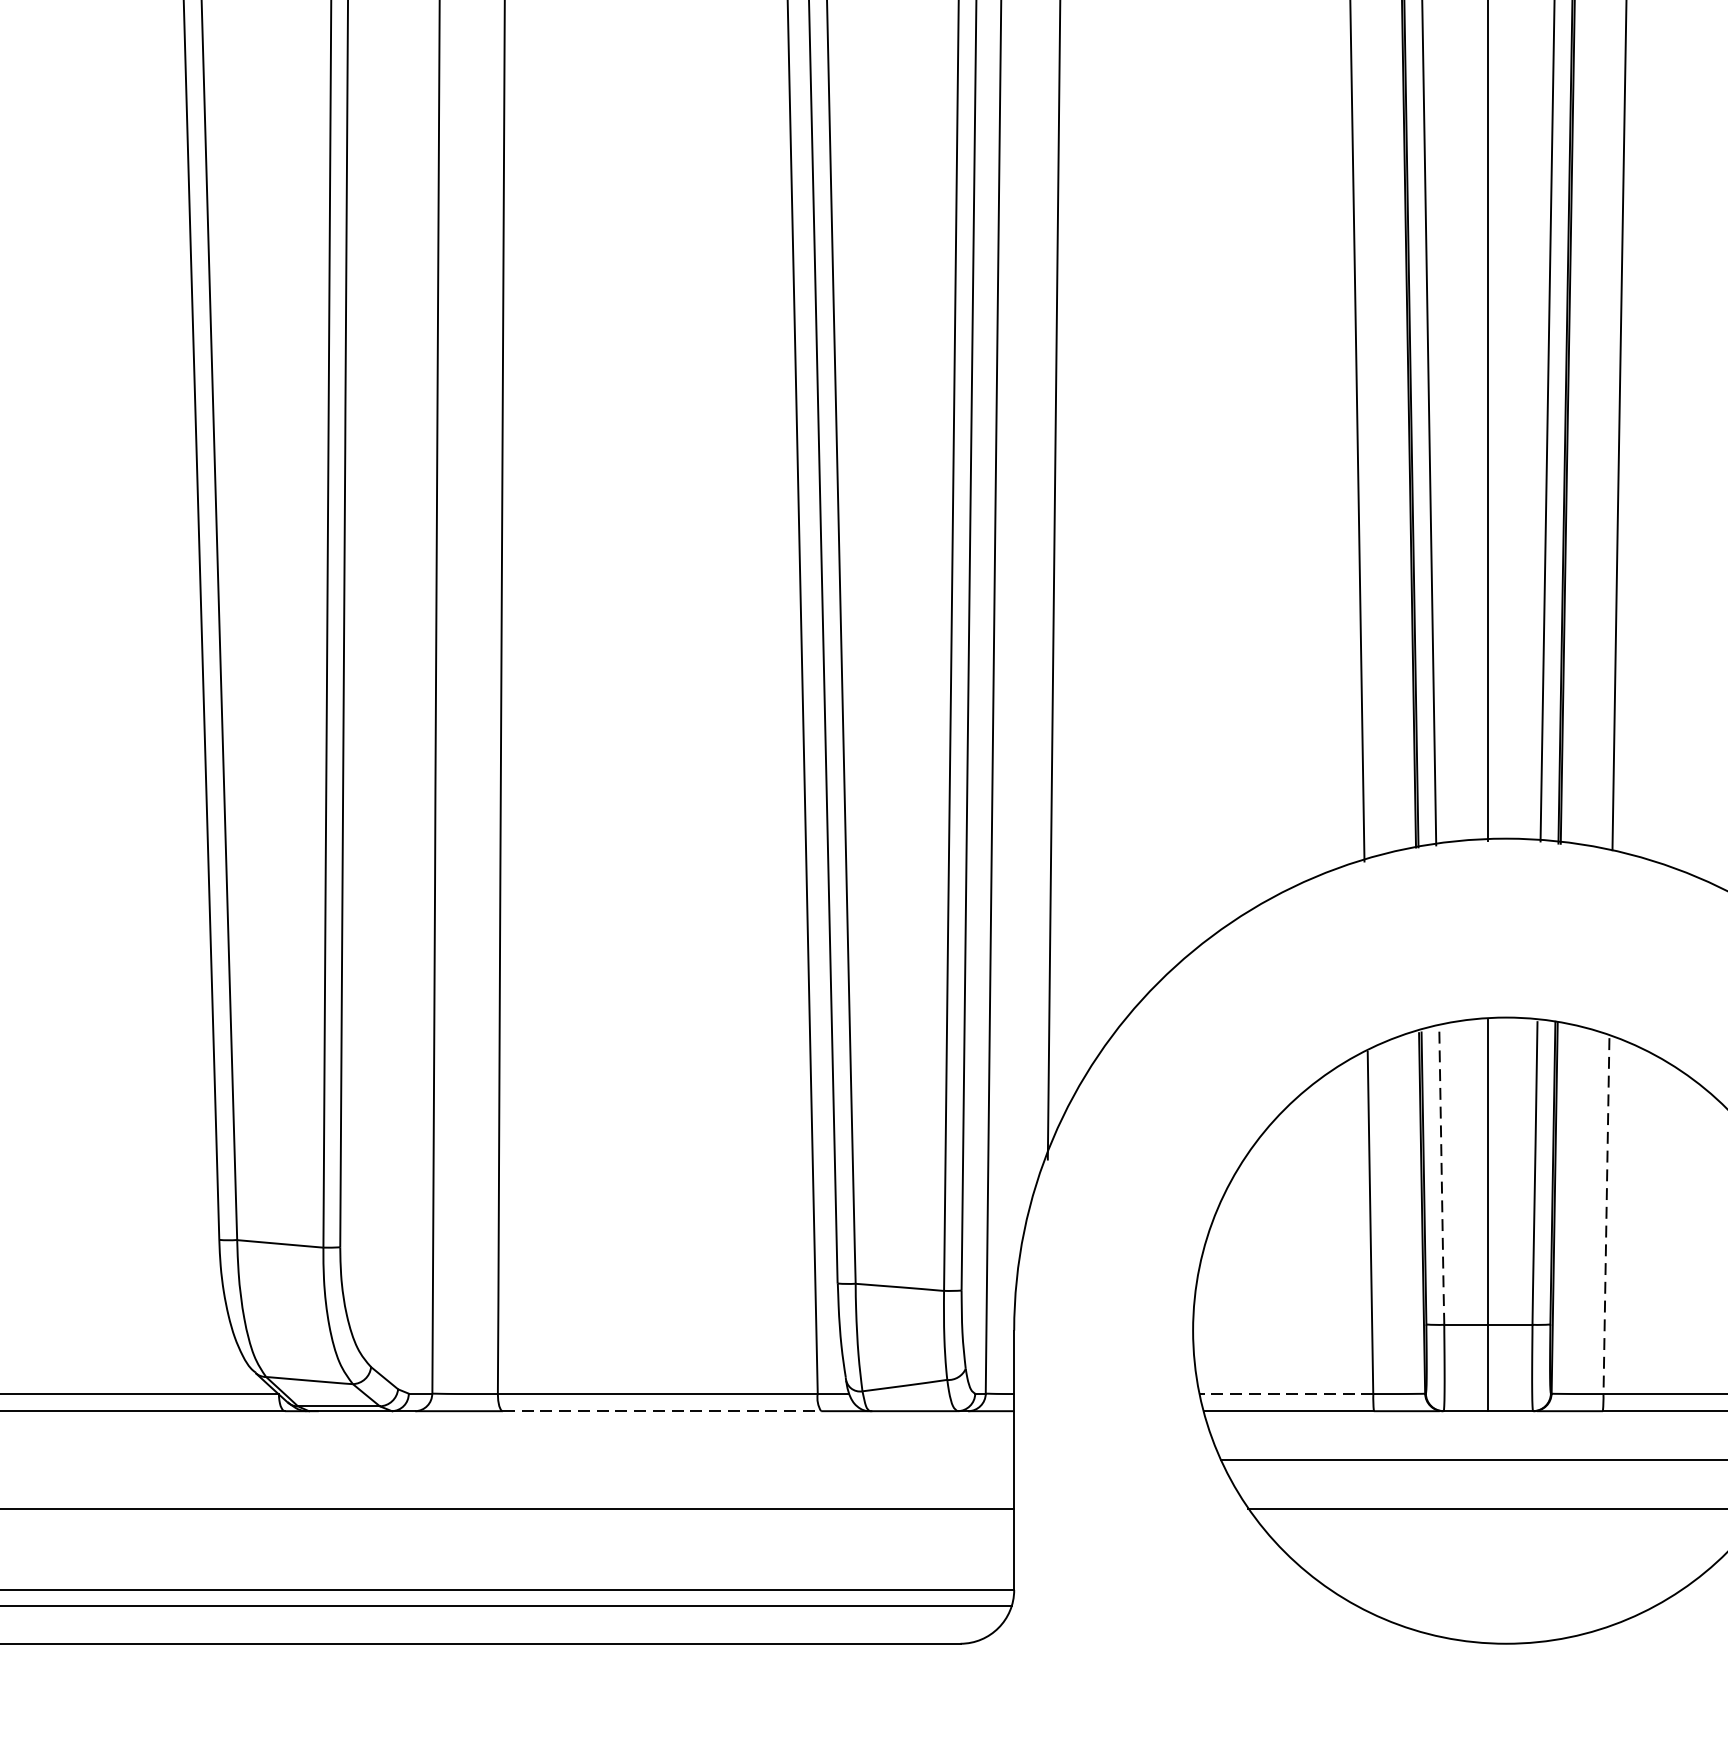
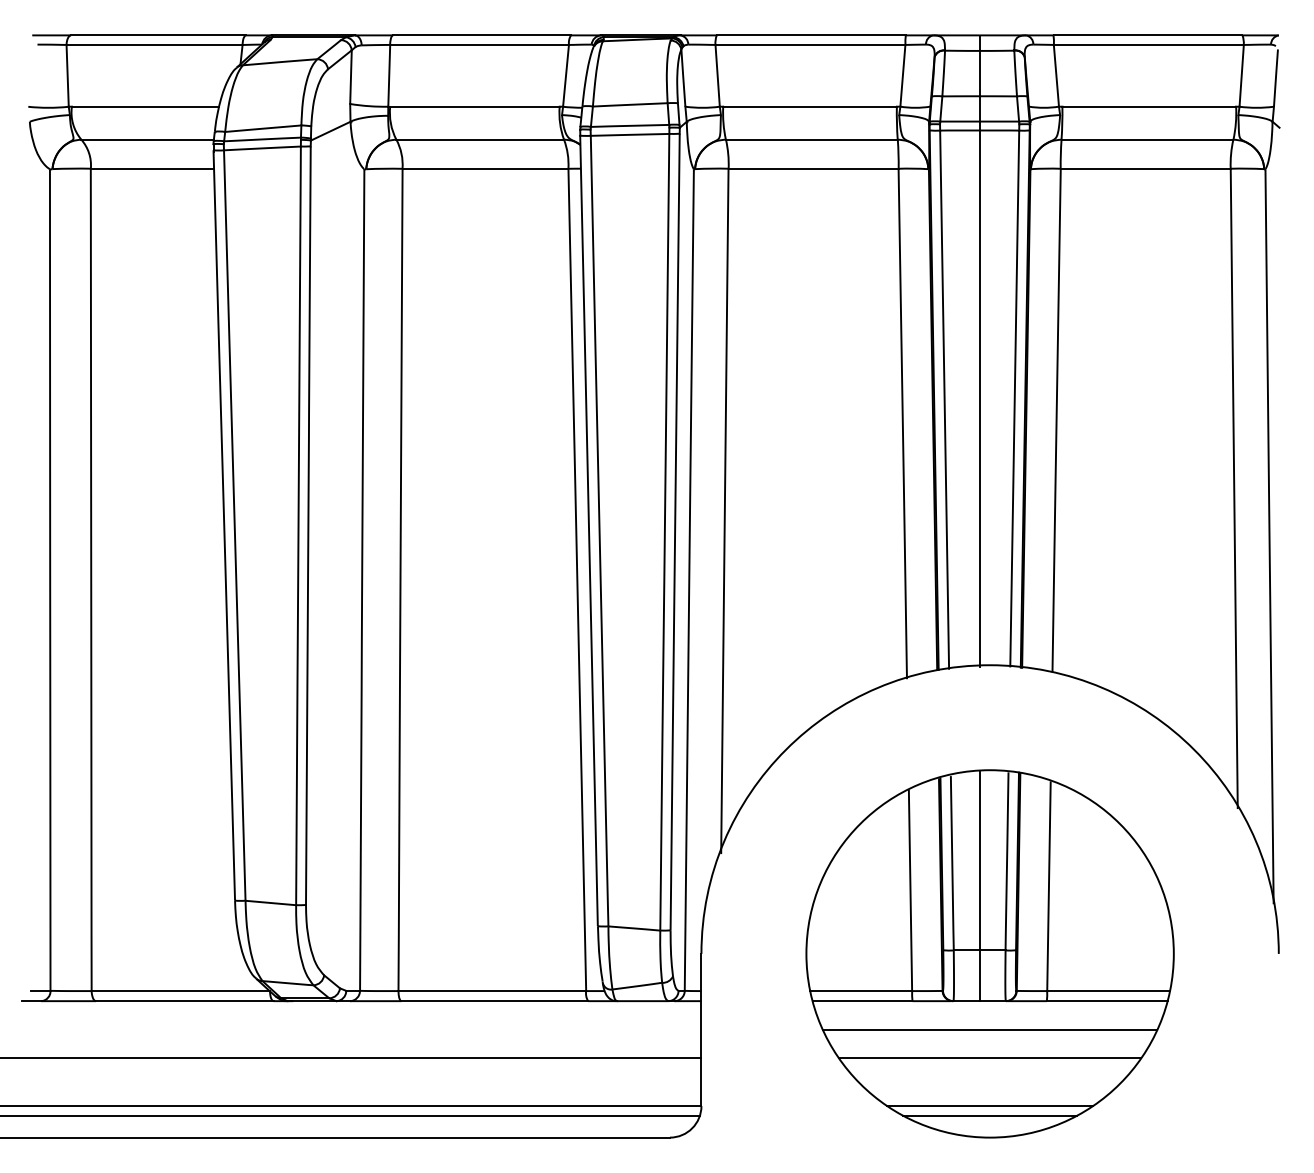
line: (1442, 1174) -> (952, 862), dashed -> solid
line: (1605, 1217) -> (1048, 887), dashed -> solid
line: (1286, 1394) -> (861, 991), dashed -> solid
line: (663, 1411) -> (495, 1001), dashed -> solid
line: (1506, 1590) -> (990, 1106), added
line: (1506, 1606) -> (990, 1115), added

